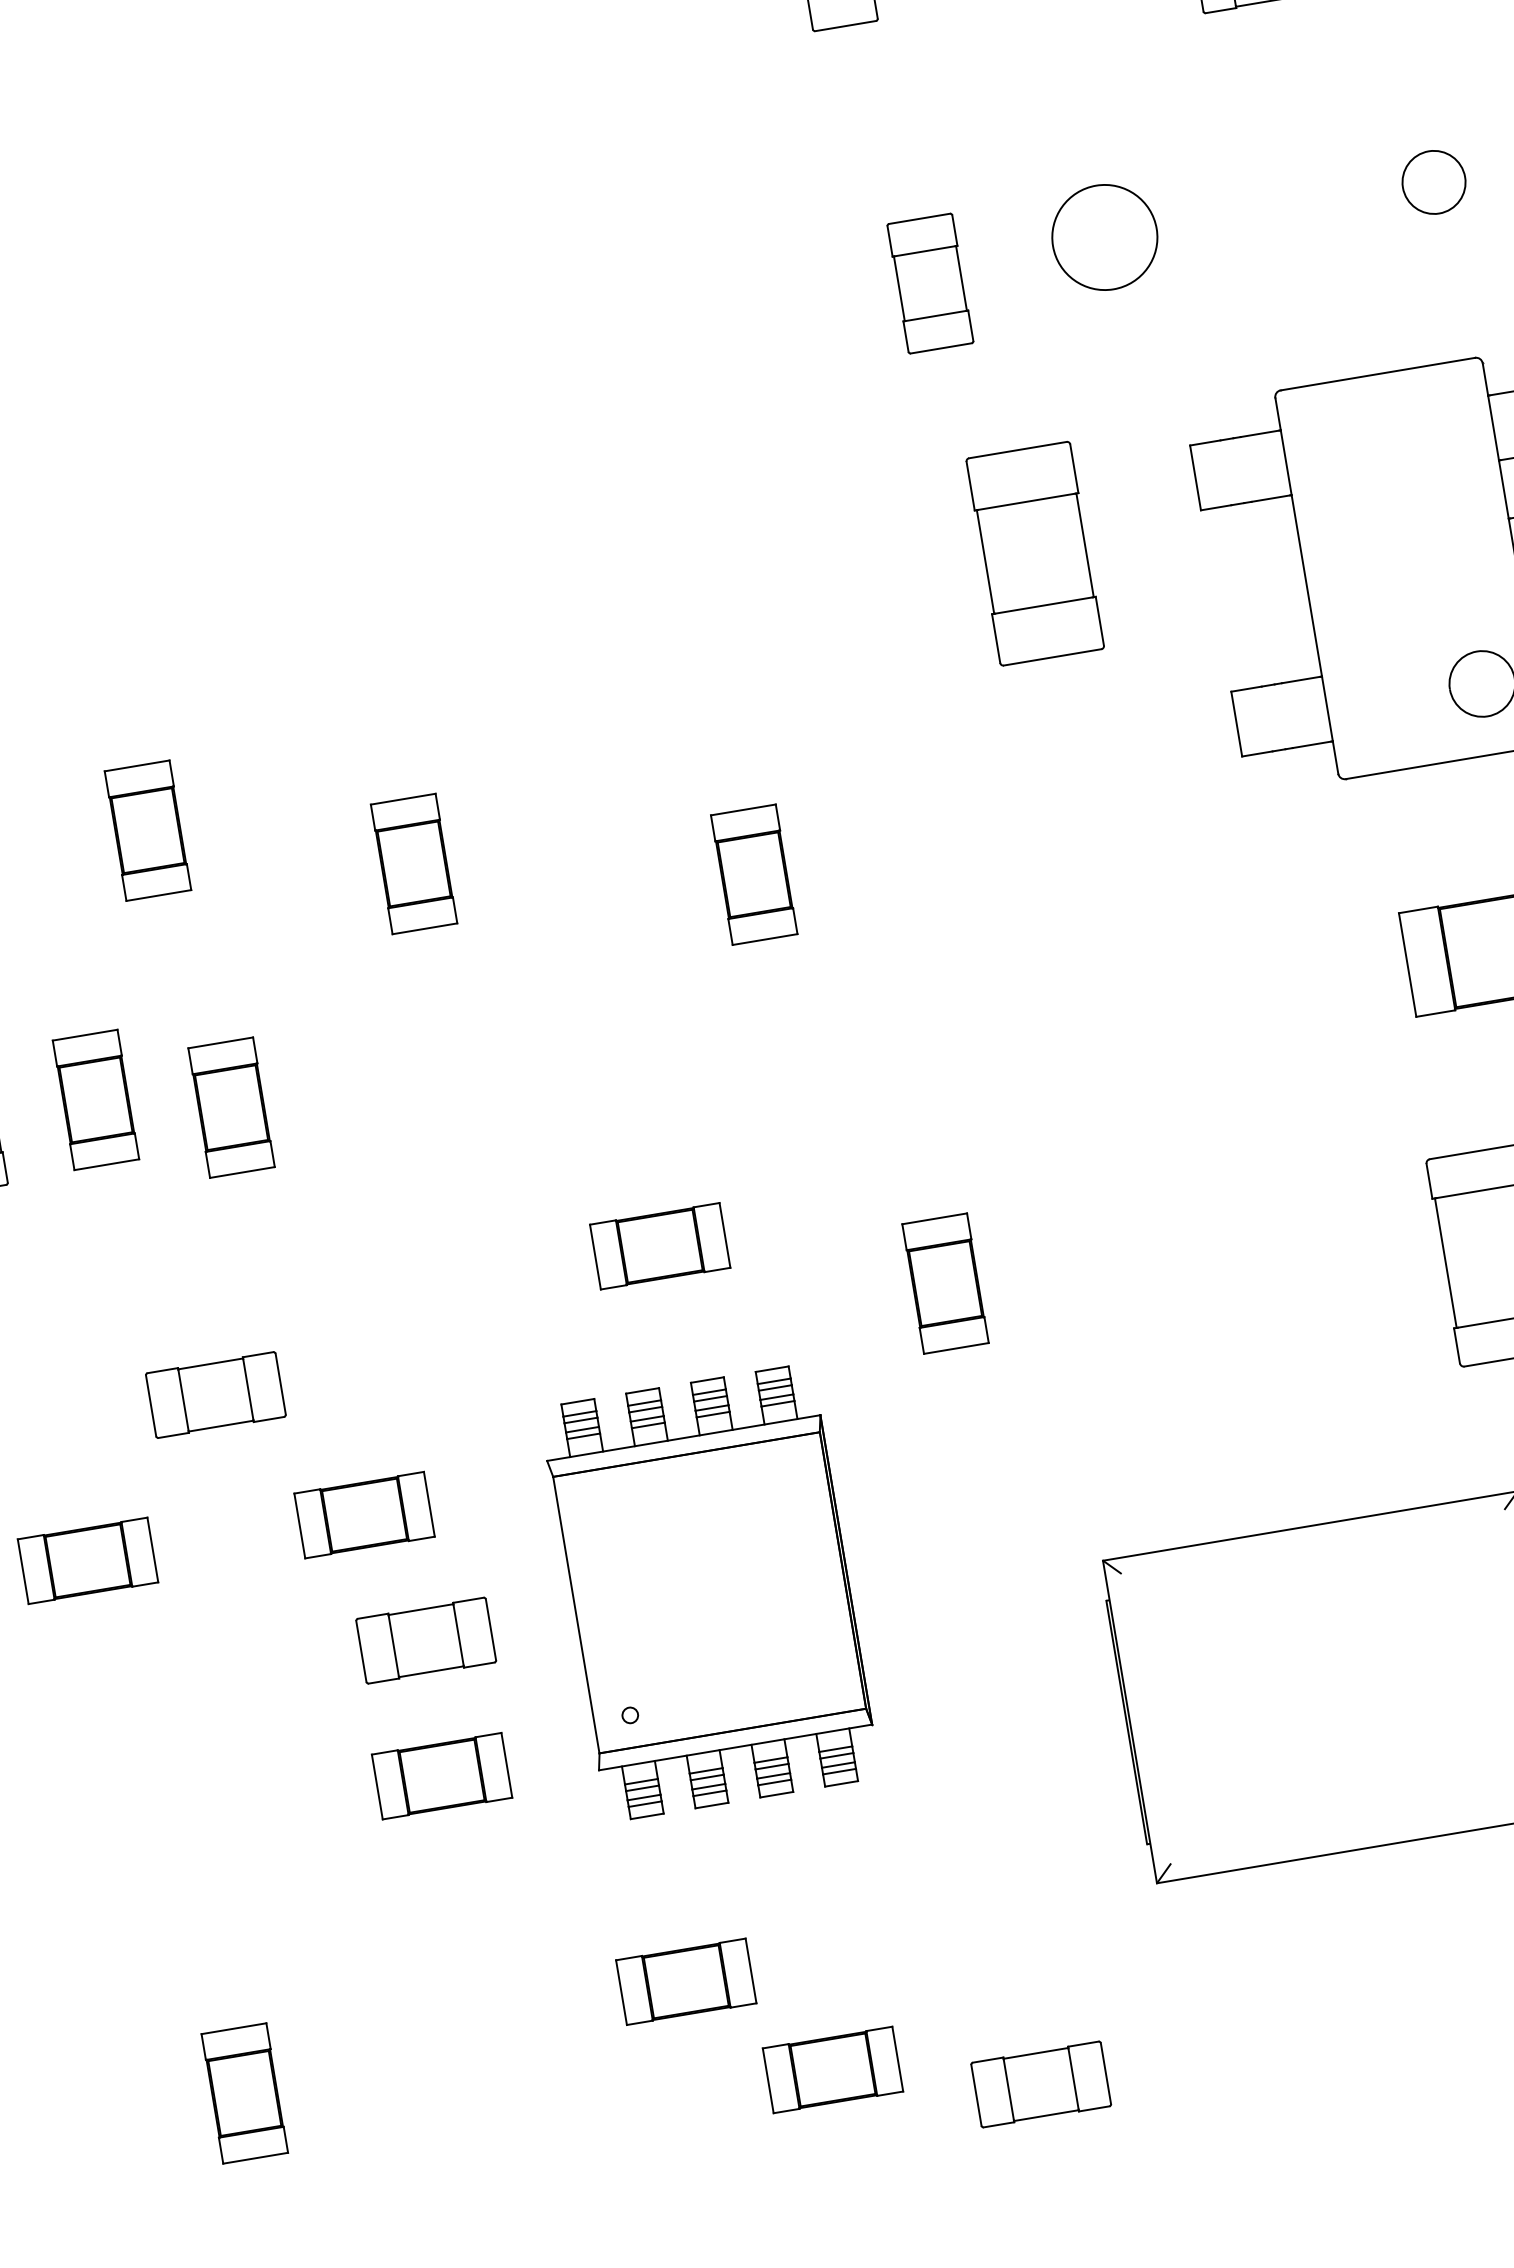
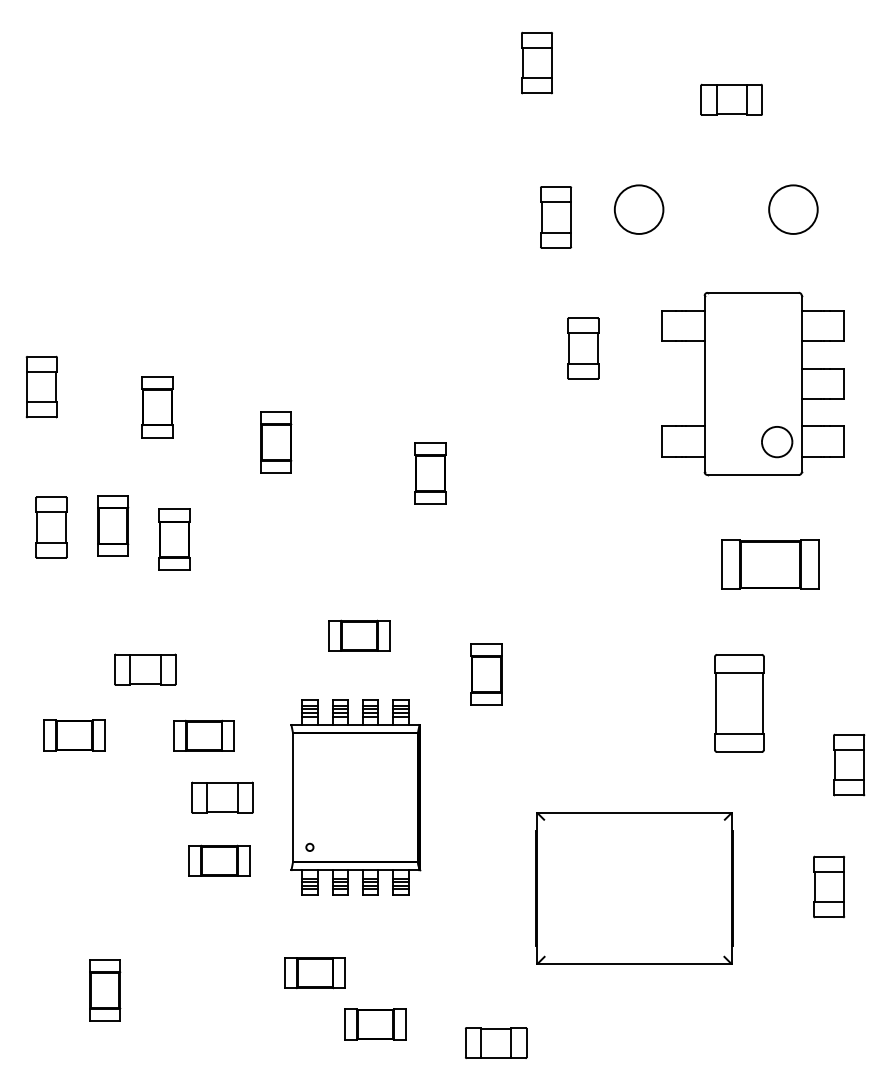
circle: (1434, 182) -> (793, 209), size x1.67
part: (1035, 553) -> (583, 348), size x0.62
part: (1041, 2083) -> (496, 1042), moved

